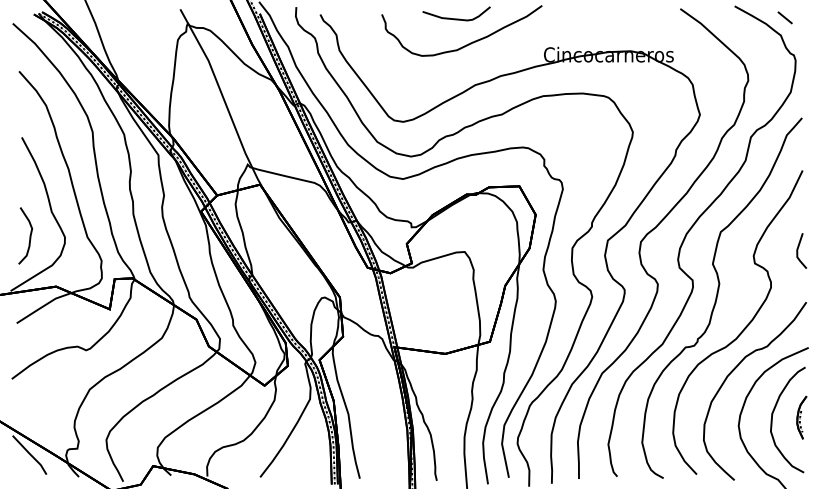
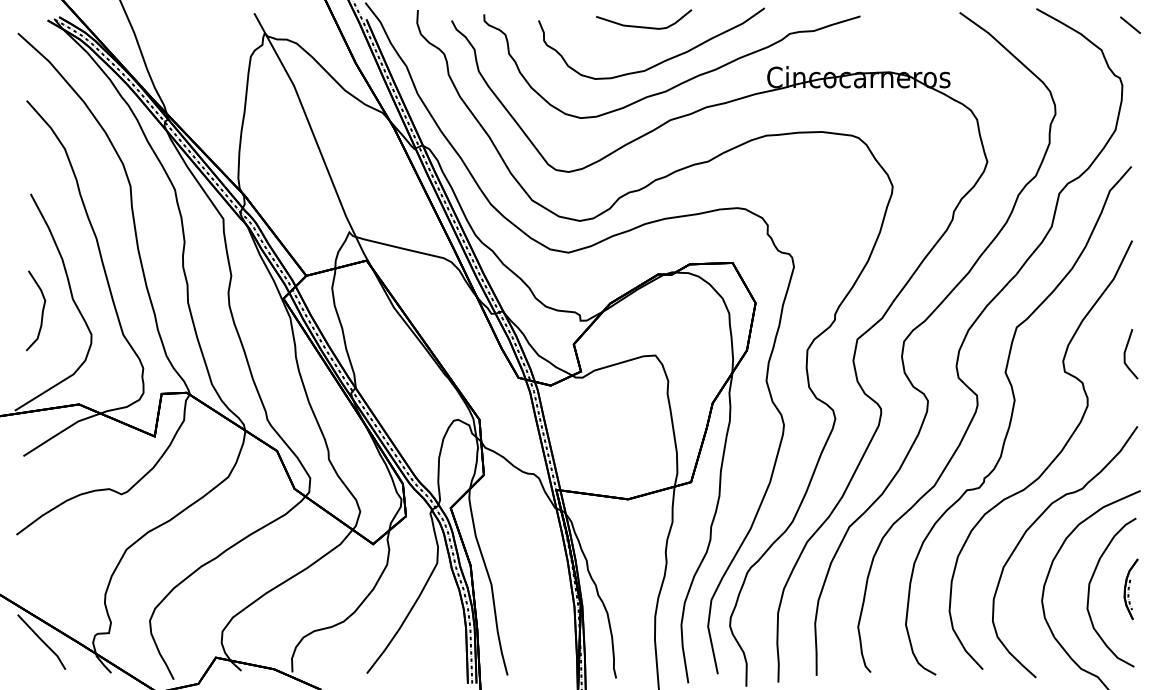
line: (785, 18) -> (1130, 25), moved
curve: (481, 59) -> (679, 83), added
curve: (29, 237) -> (41, 312), moved

